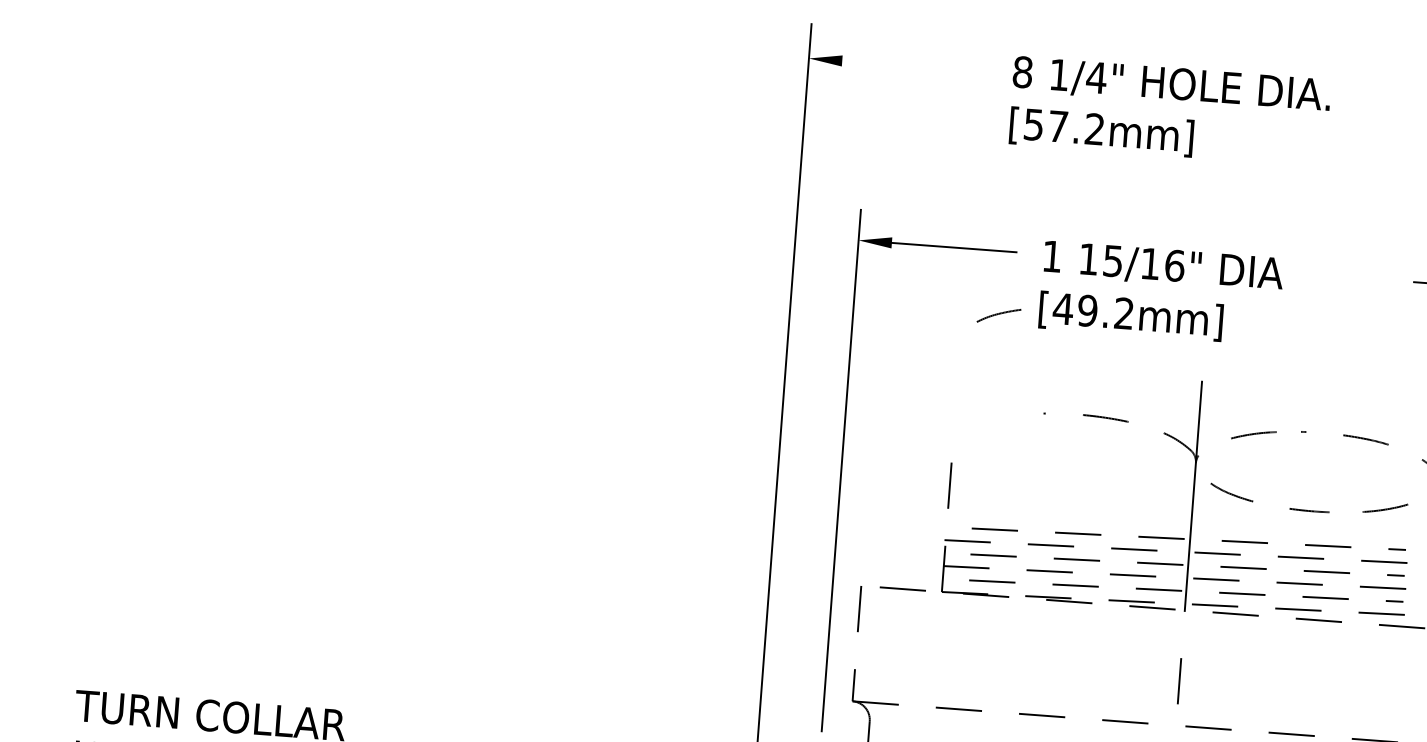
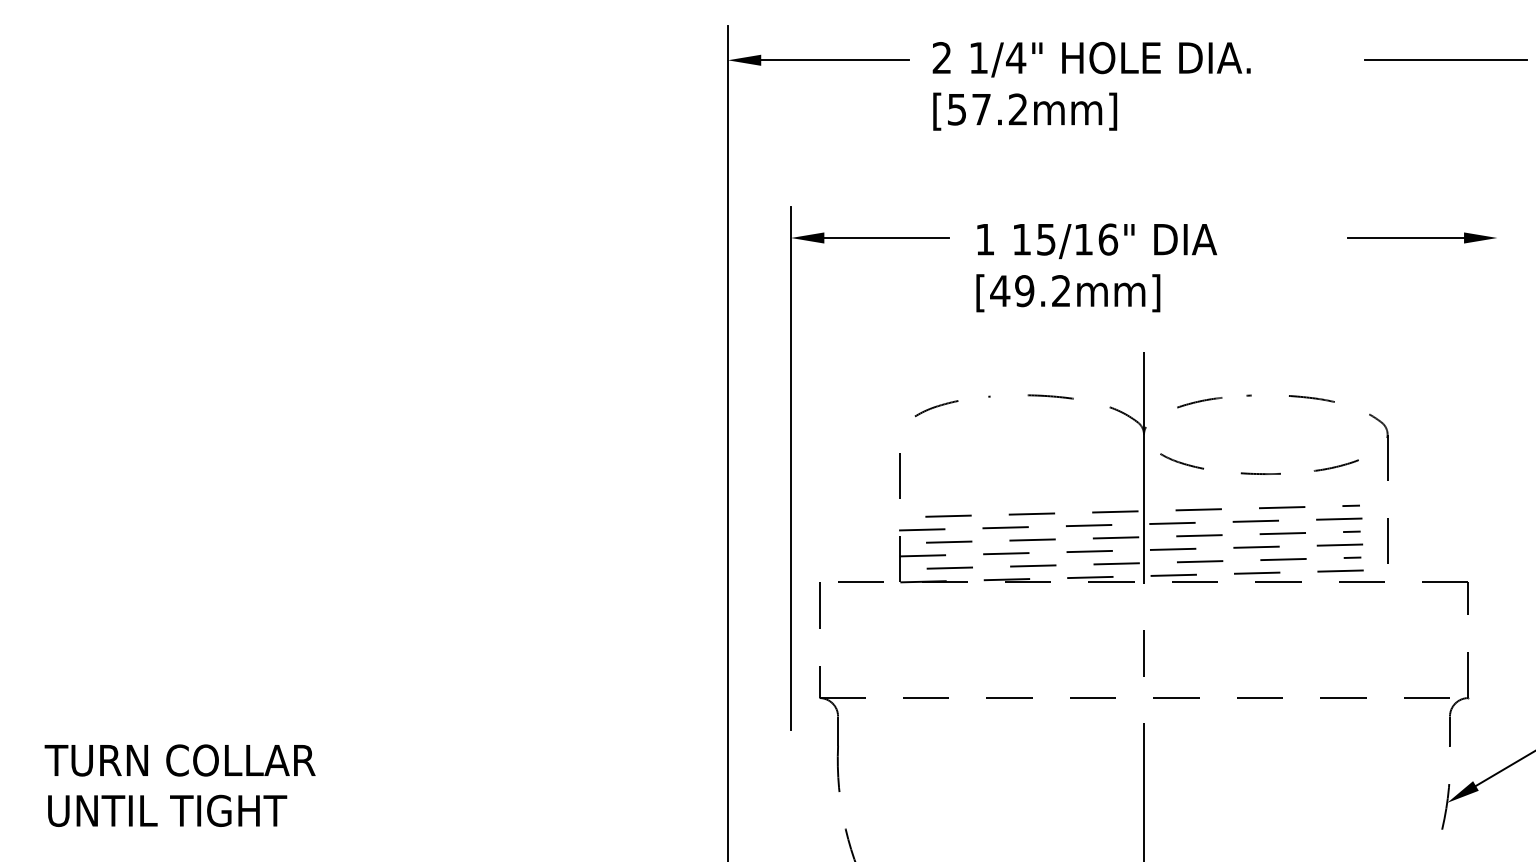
line: (915, 66) -> (834, 60), added
text: (1022, 72) -> (941, 58), 8 -> 2
curve: (998, 314) -> (936, 407), moved

